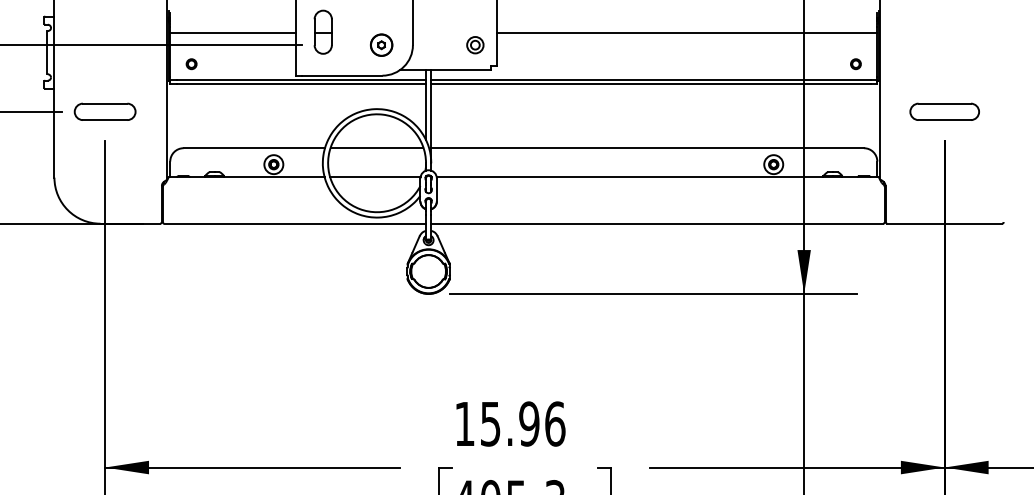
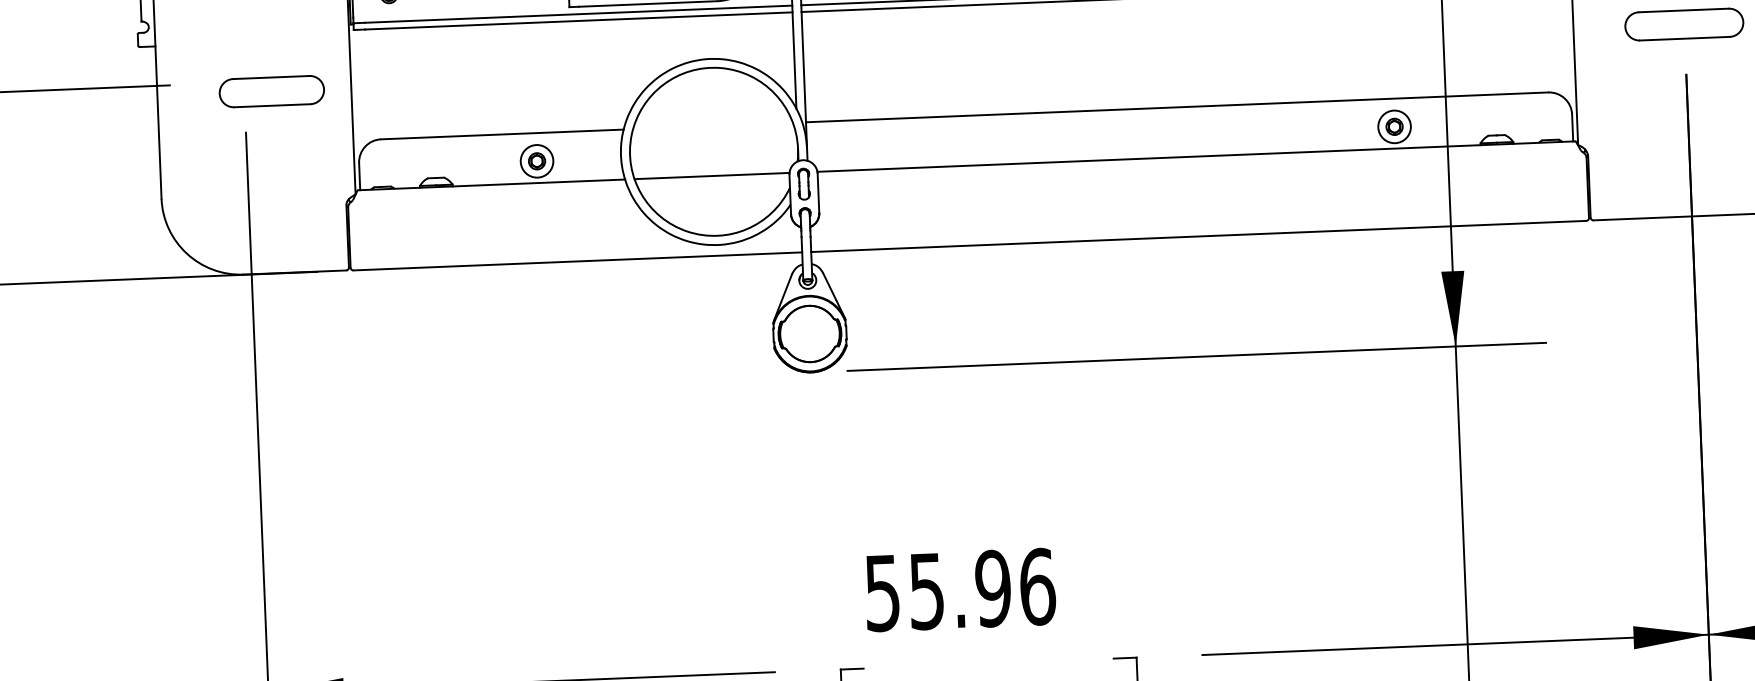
part: (104, 111) -> (270, 90), moved
line: (376, 148) -> (712, 126), removed
text: (464, 424) -> (882, 593), 15.96 -> 55.96

